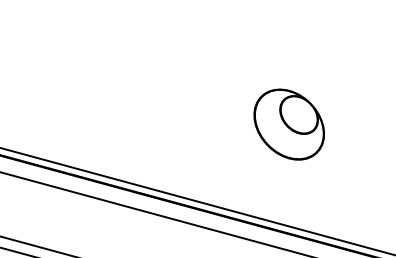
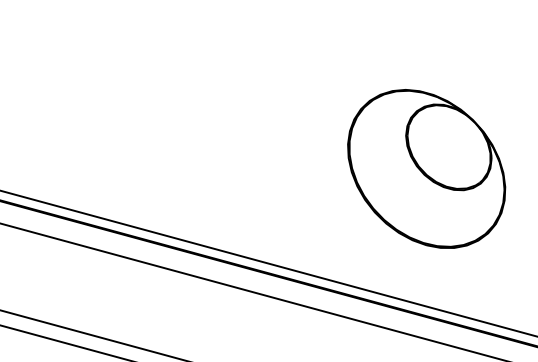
part: (289, 124) -> (426, 168), size x1.67

